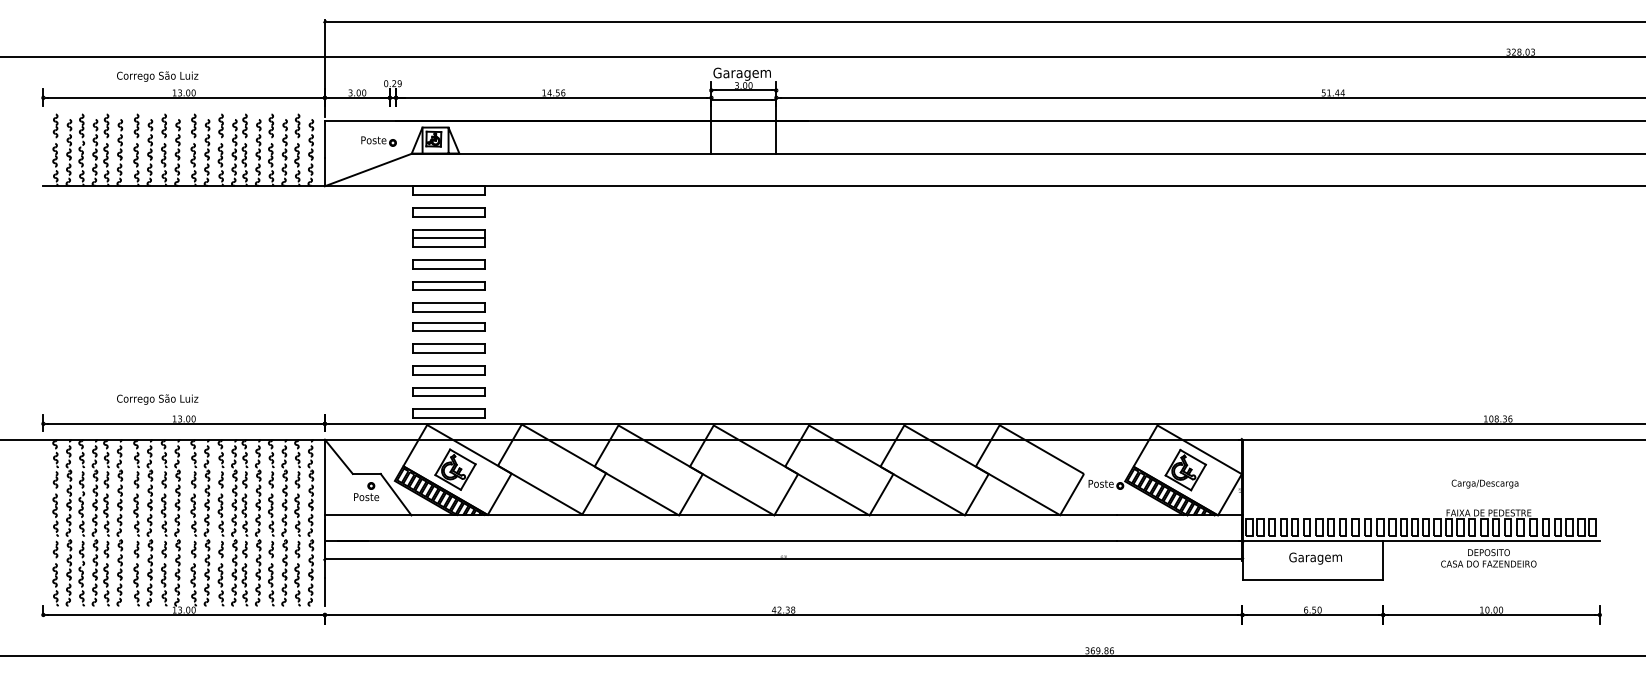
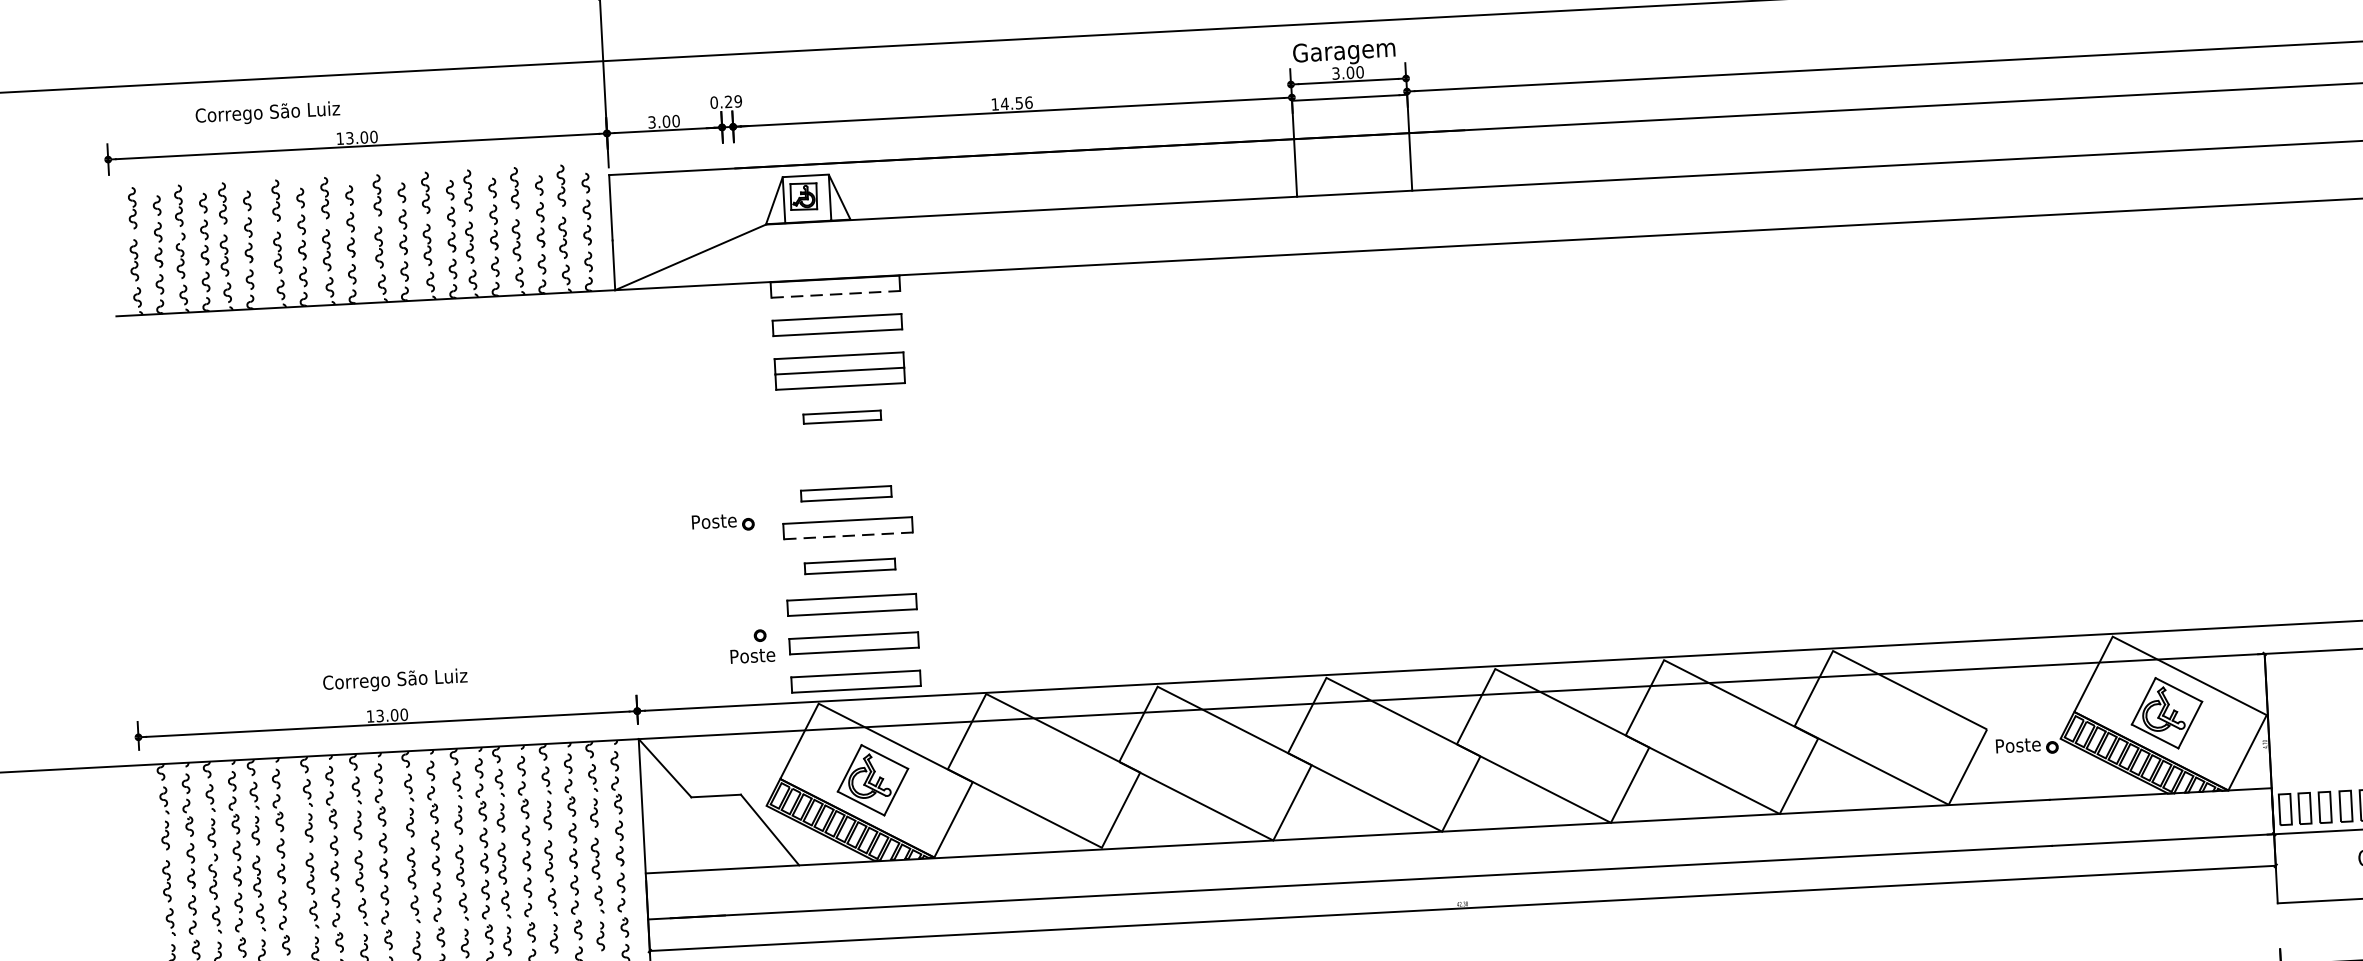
text: (157, 76) -> (267, 113), moved
part: (378, 141) -> (722, 523), moved
line: (449, 195) -> (836, 294), solid -> dashed
part: (448, 264) -> (841, 417), size x0.6
part: (448, 285) -> (843, 454), removed
part: (448, 307) -> (845, 493), size x0.7
line: (449, 331) -> (849, 535), solid -> dashed
part: (448, 348) -> (849, 566), size x0.7
text: (157, 399) -> (395, 680), moved
part: (366, 491) -> (752, 645), moved

